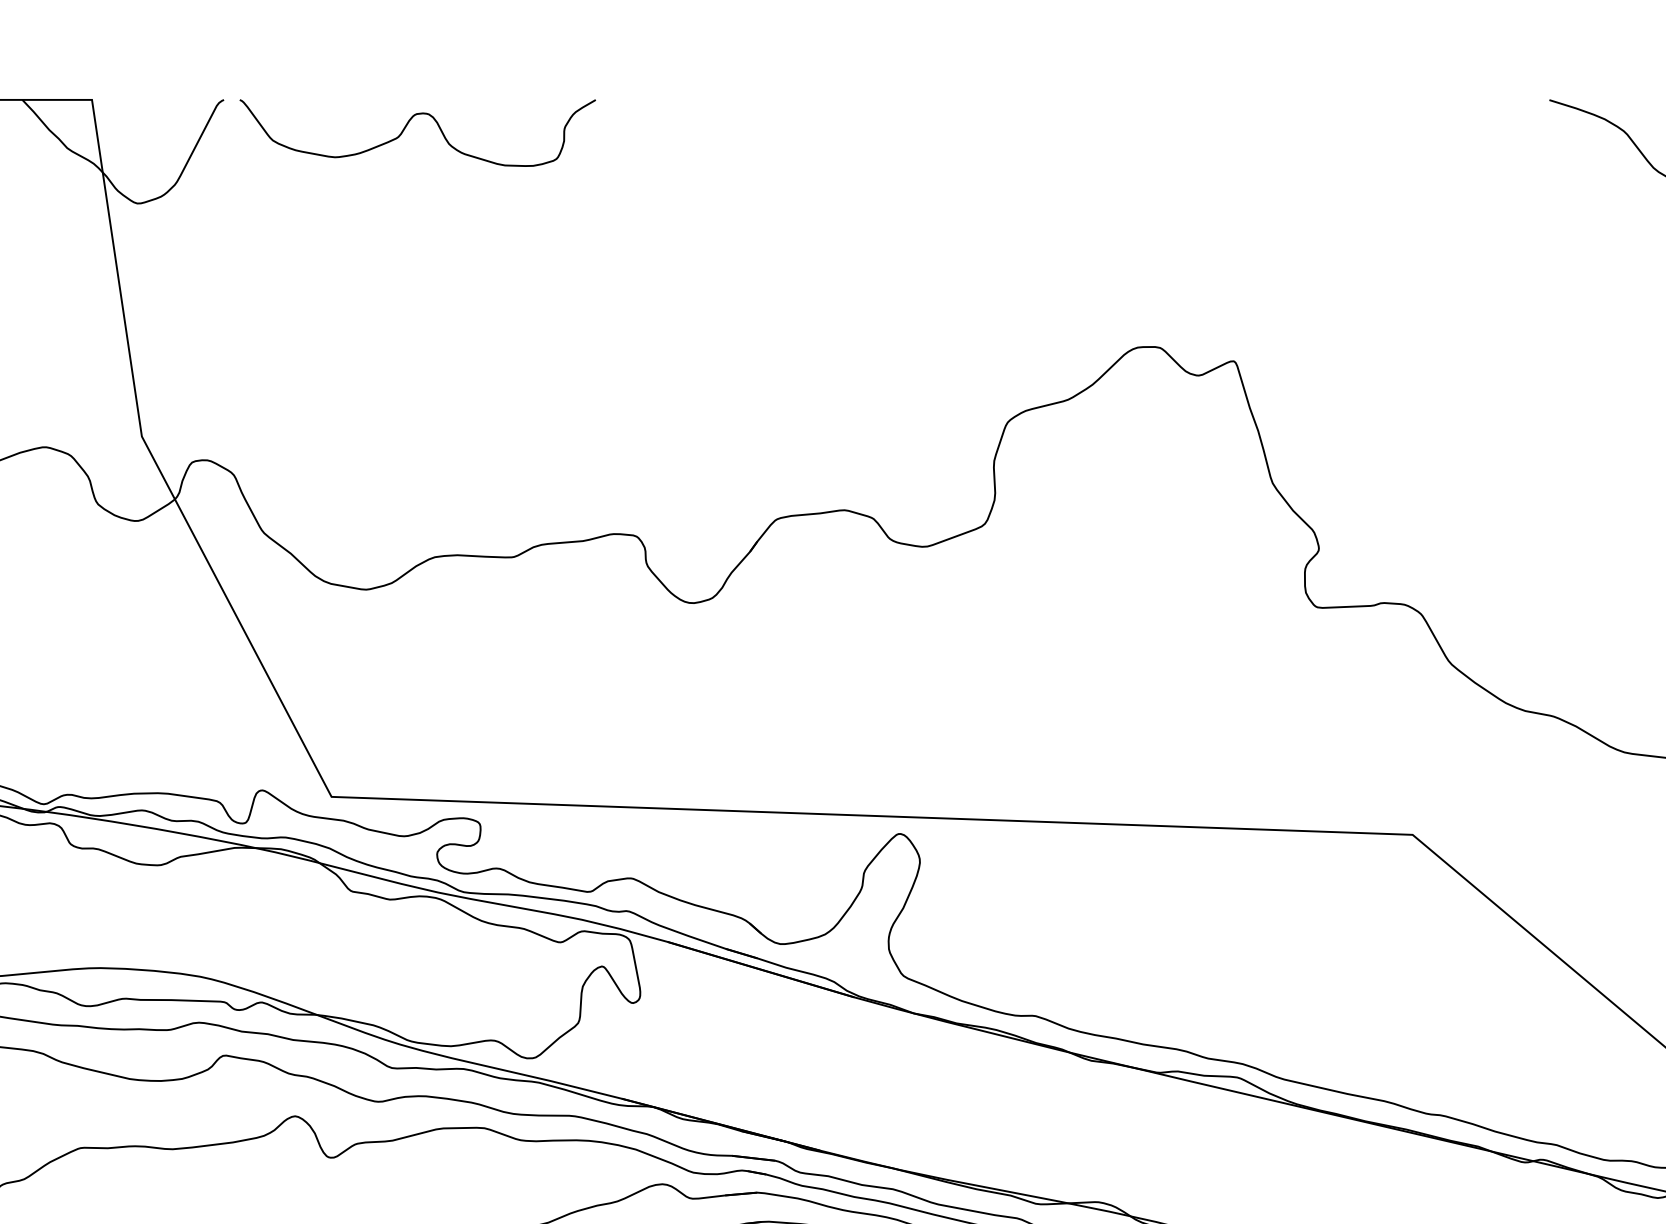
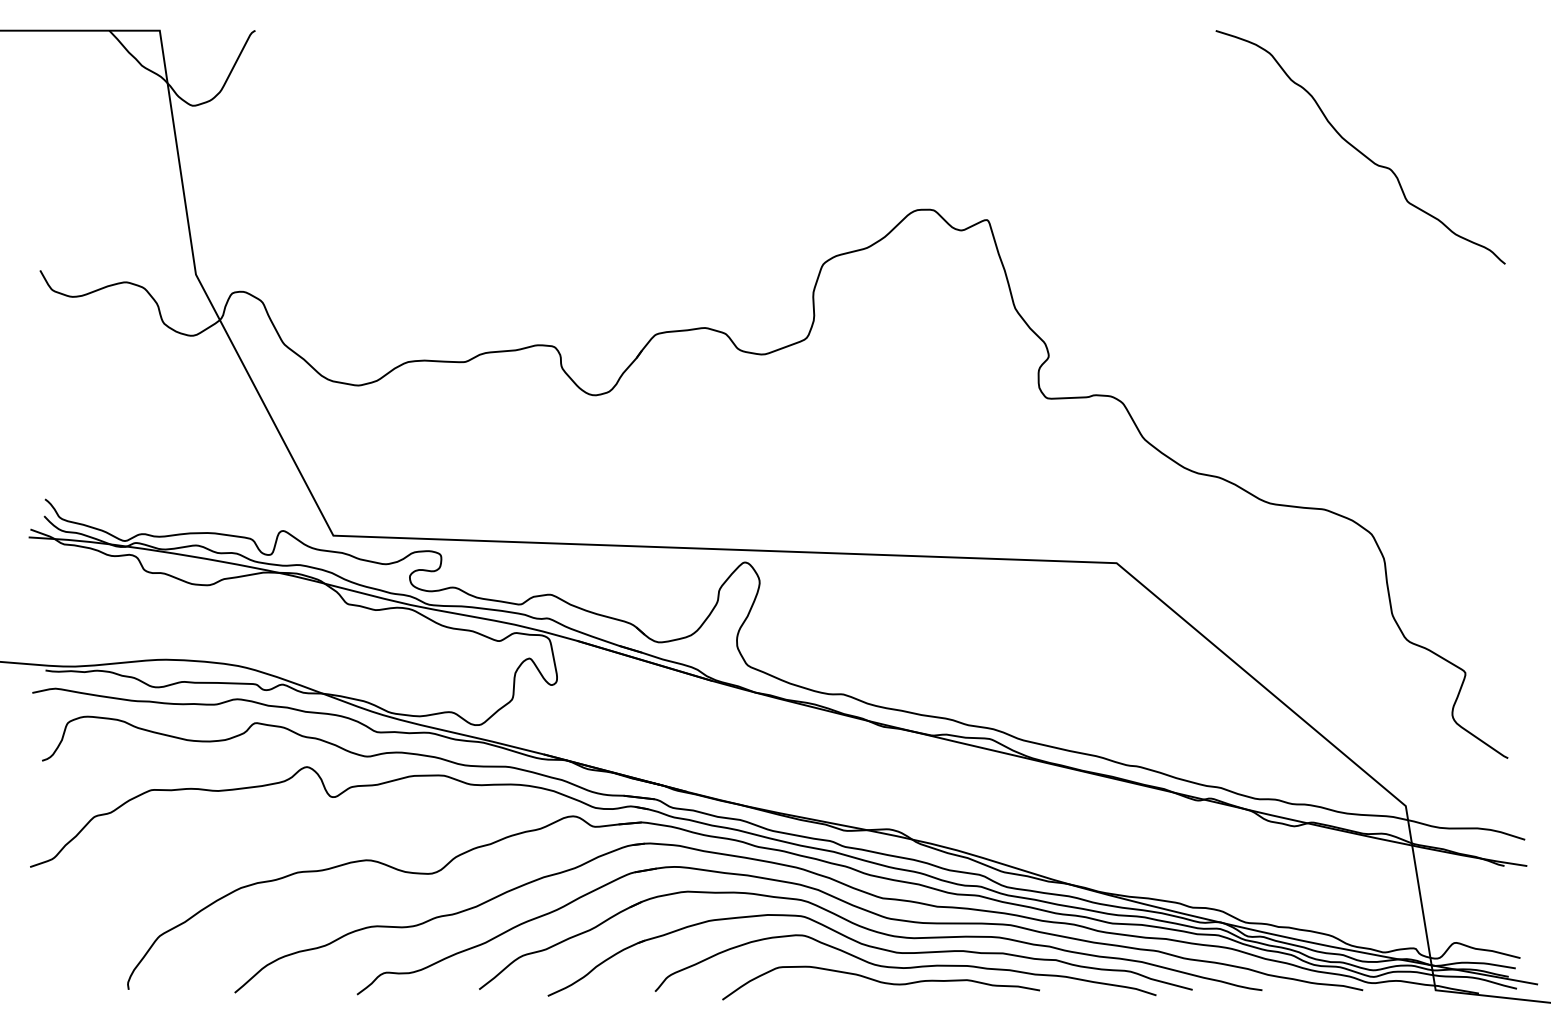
curve: (409, 124) -> (389, 48), removed

